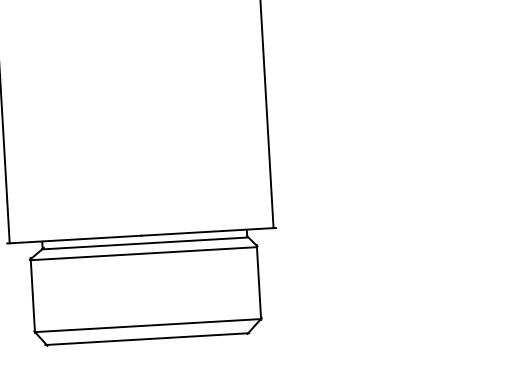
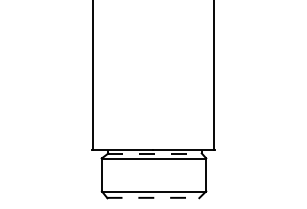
line: (146, 244) -> (155, 154), solid -> dashed
line: (147, 338) -> (153, 197), solid -> dashed

